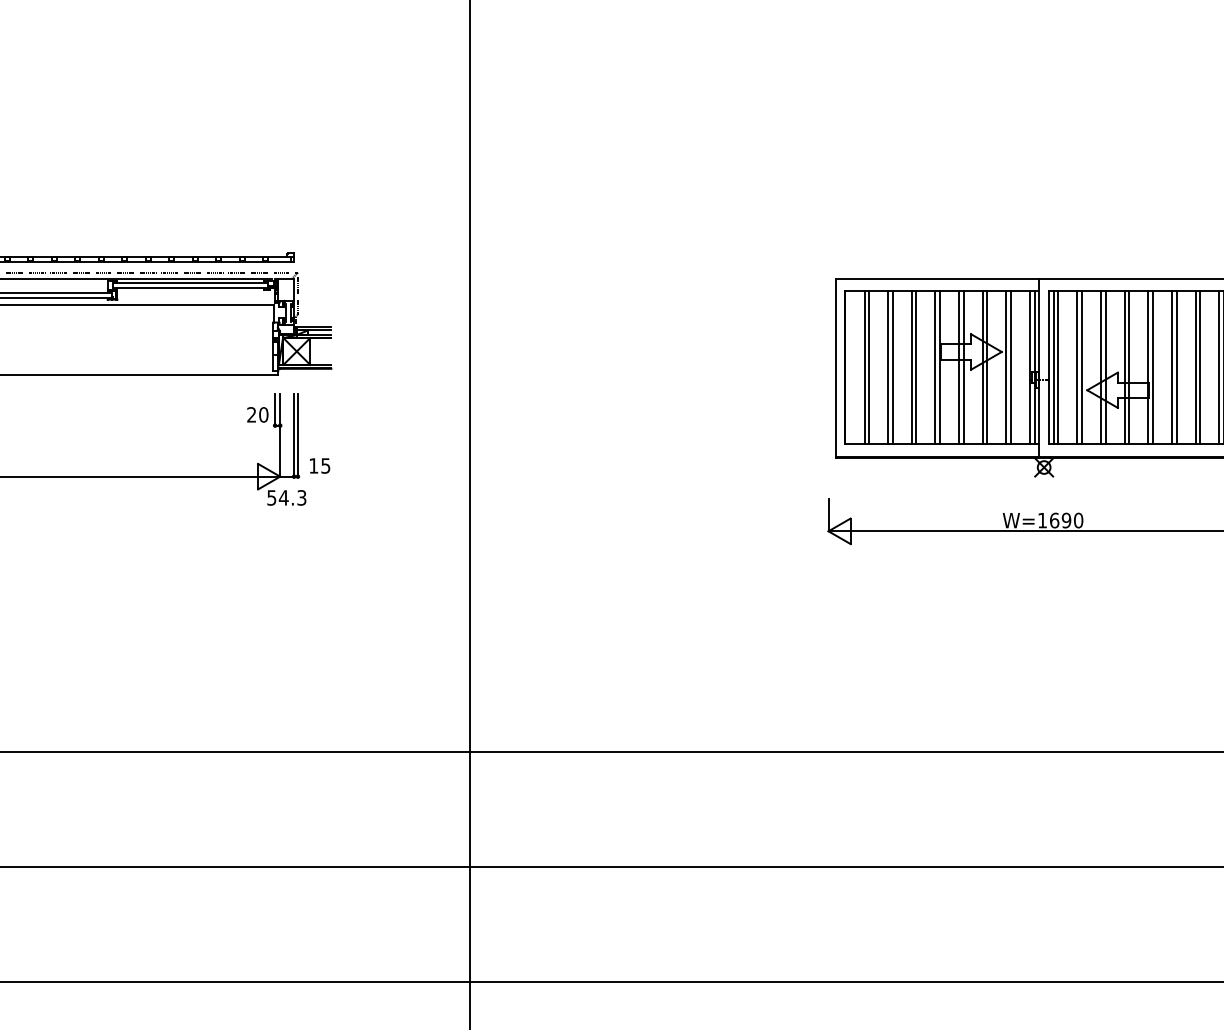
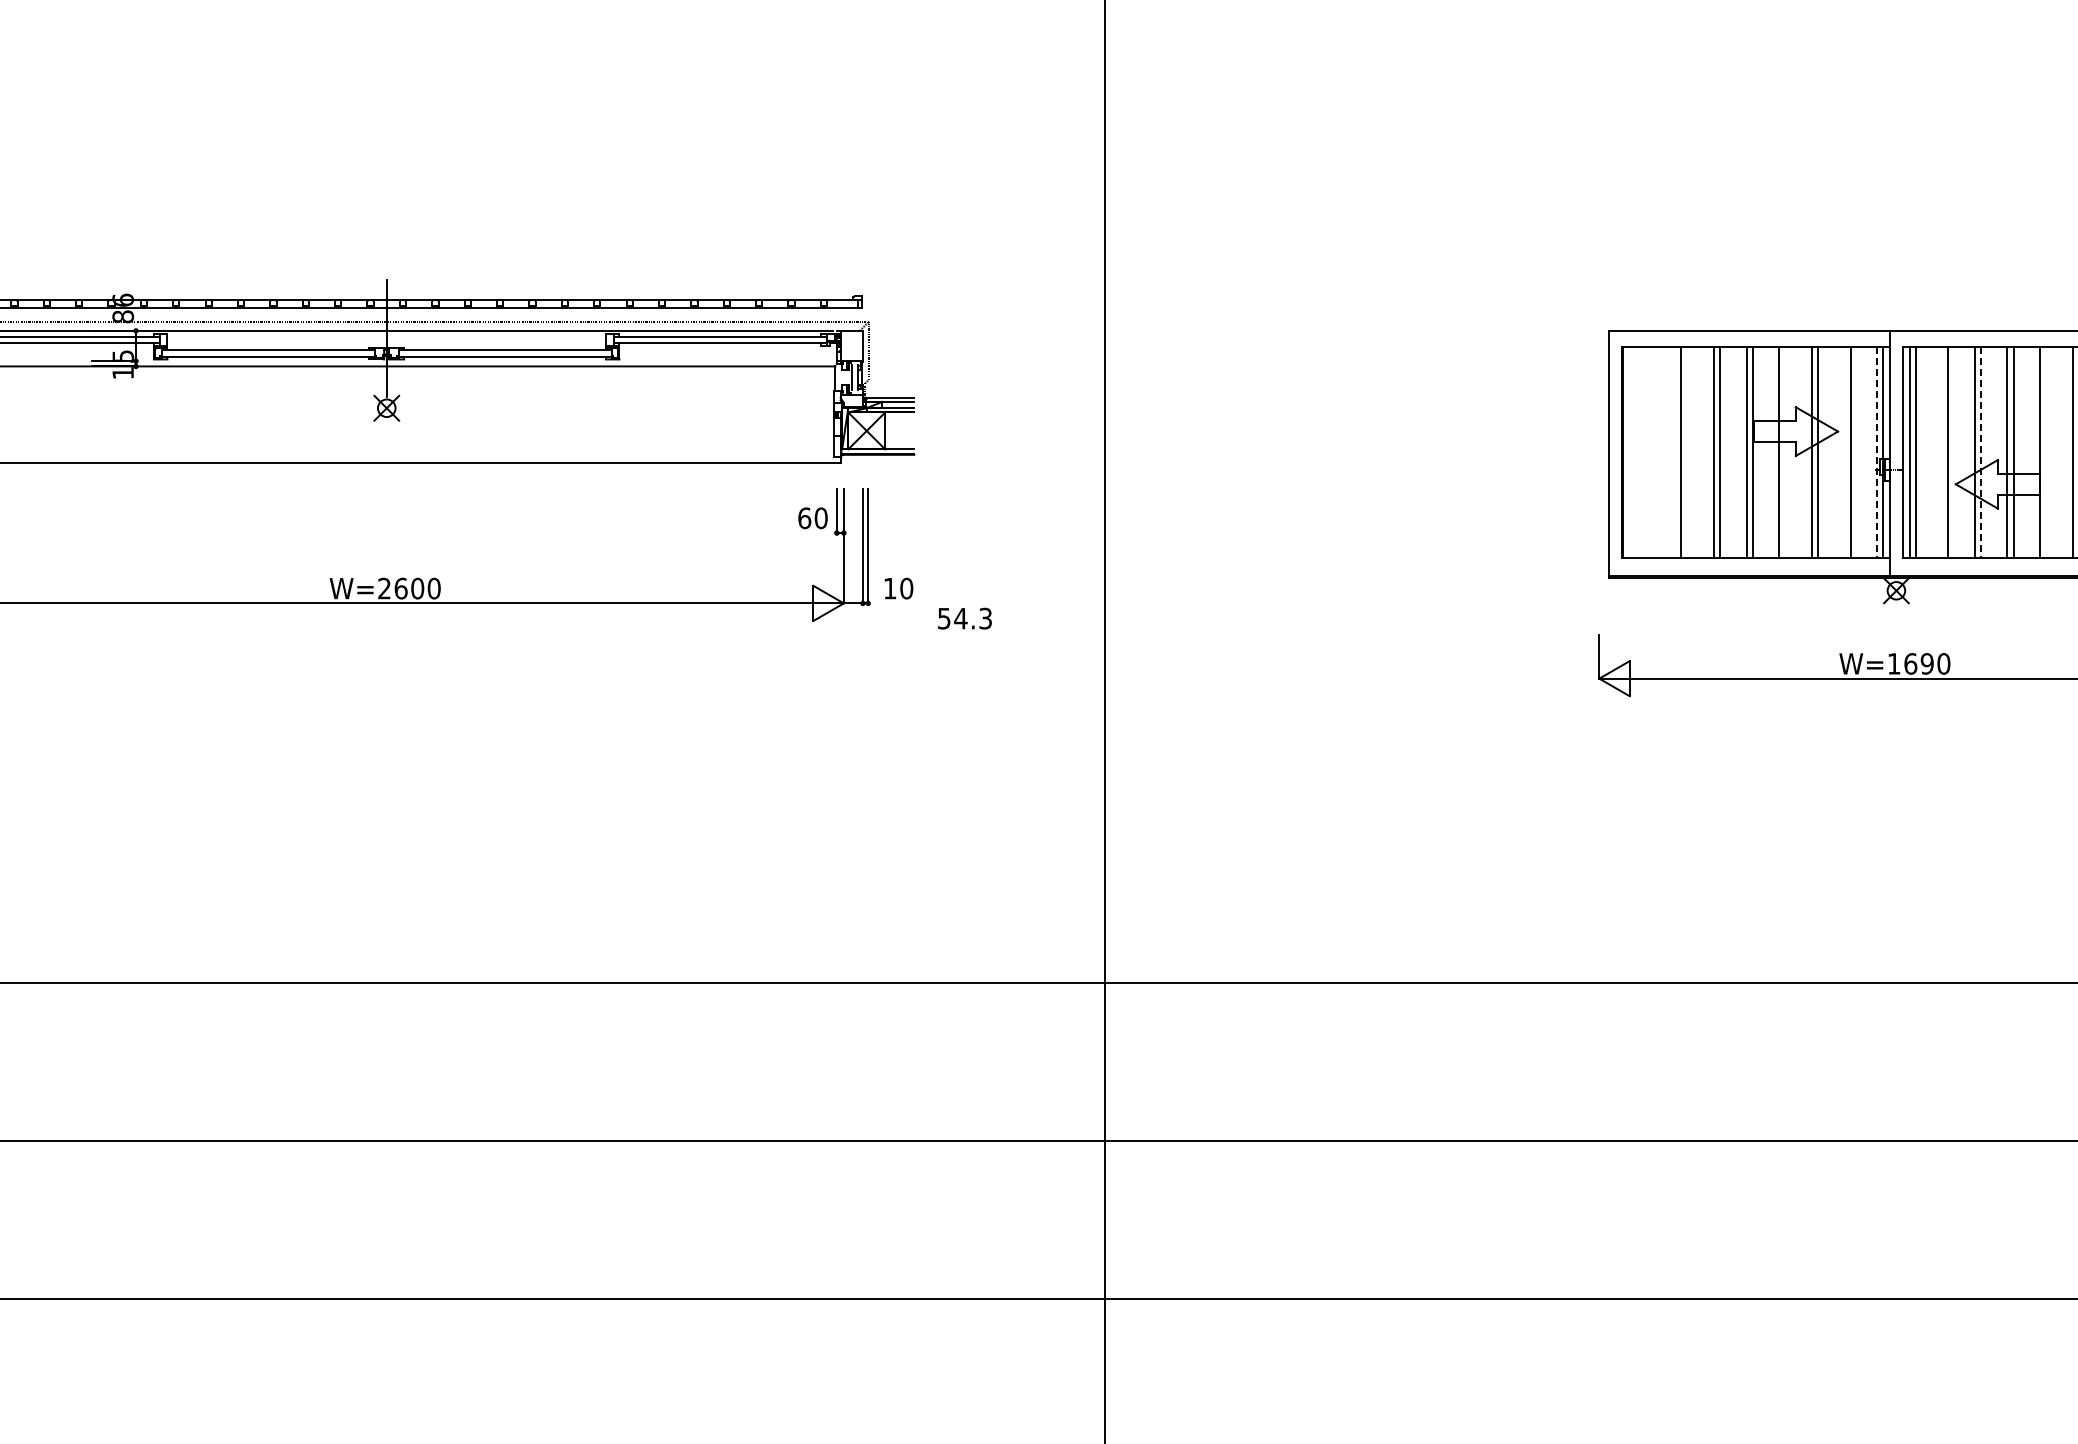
line: (864, 367) -> (1648, 452), removed
line: (869, 367) -> (1655, 452), removed
line: (892, 367) -> (1687, 452), removed
line: (963, 367) -> (1785, 452), removed
line: (1006, 367) -> (1844, 452), removed
line: (1029, 367) -> (1876, 453), solid -> dashed
line: (1077, 367) -> (1942, 452), removed
line: (1105, 367) -> (1981, 453), solid -> dashed
line: (1153, 367) -> (2046, 452), removed
text: (251, 415) -> (804, 518), 20 -> 60
text: (325, 465) -> (906, 588), 15 -> 10
text: (286, 497) -> (964, 618), moved

